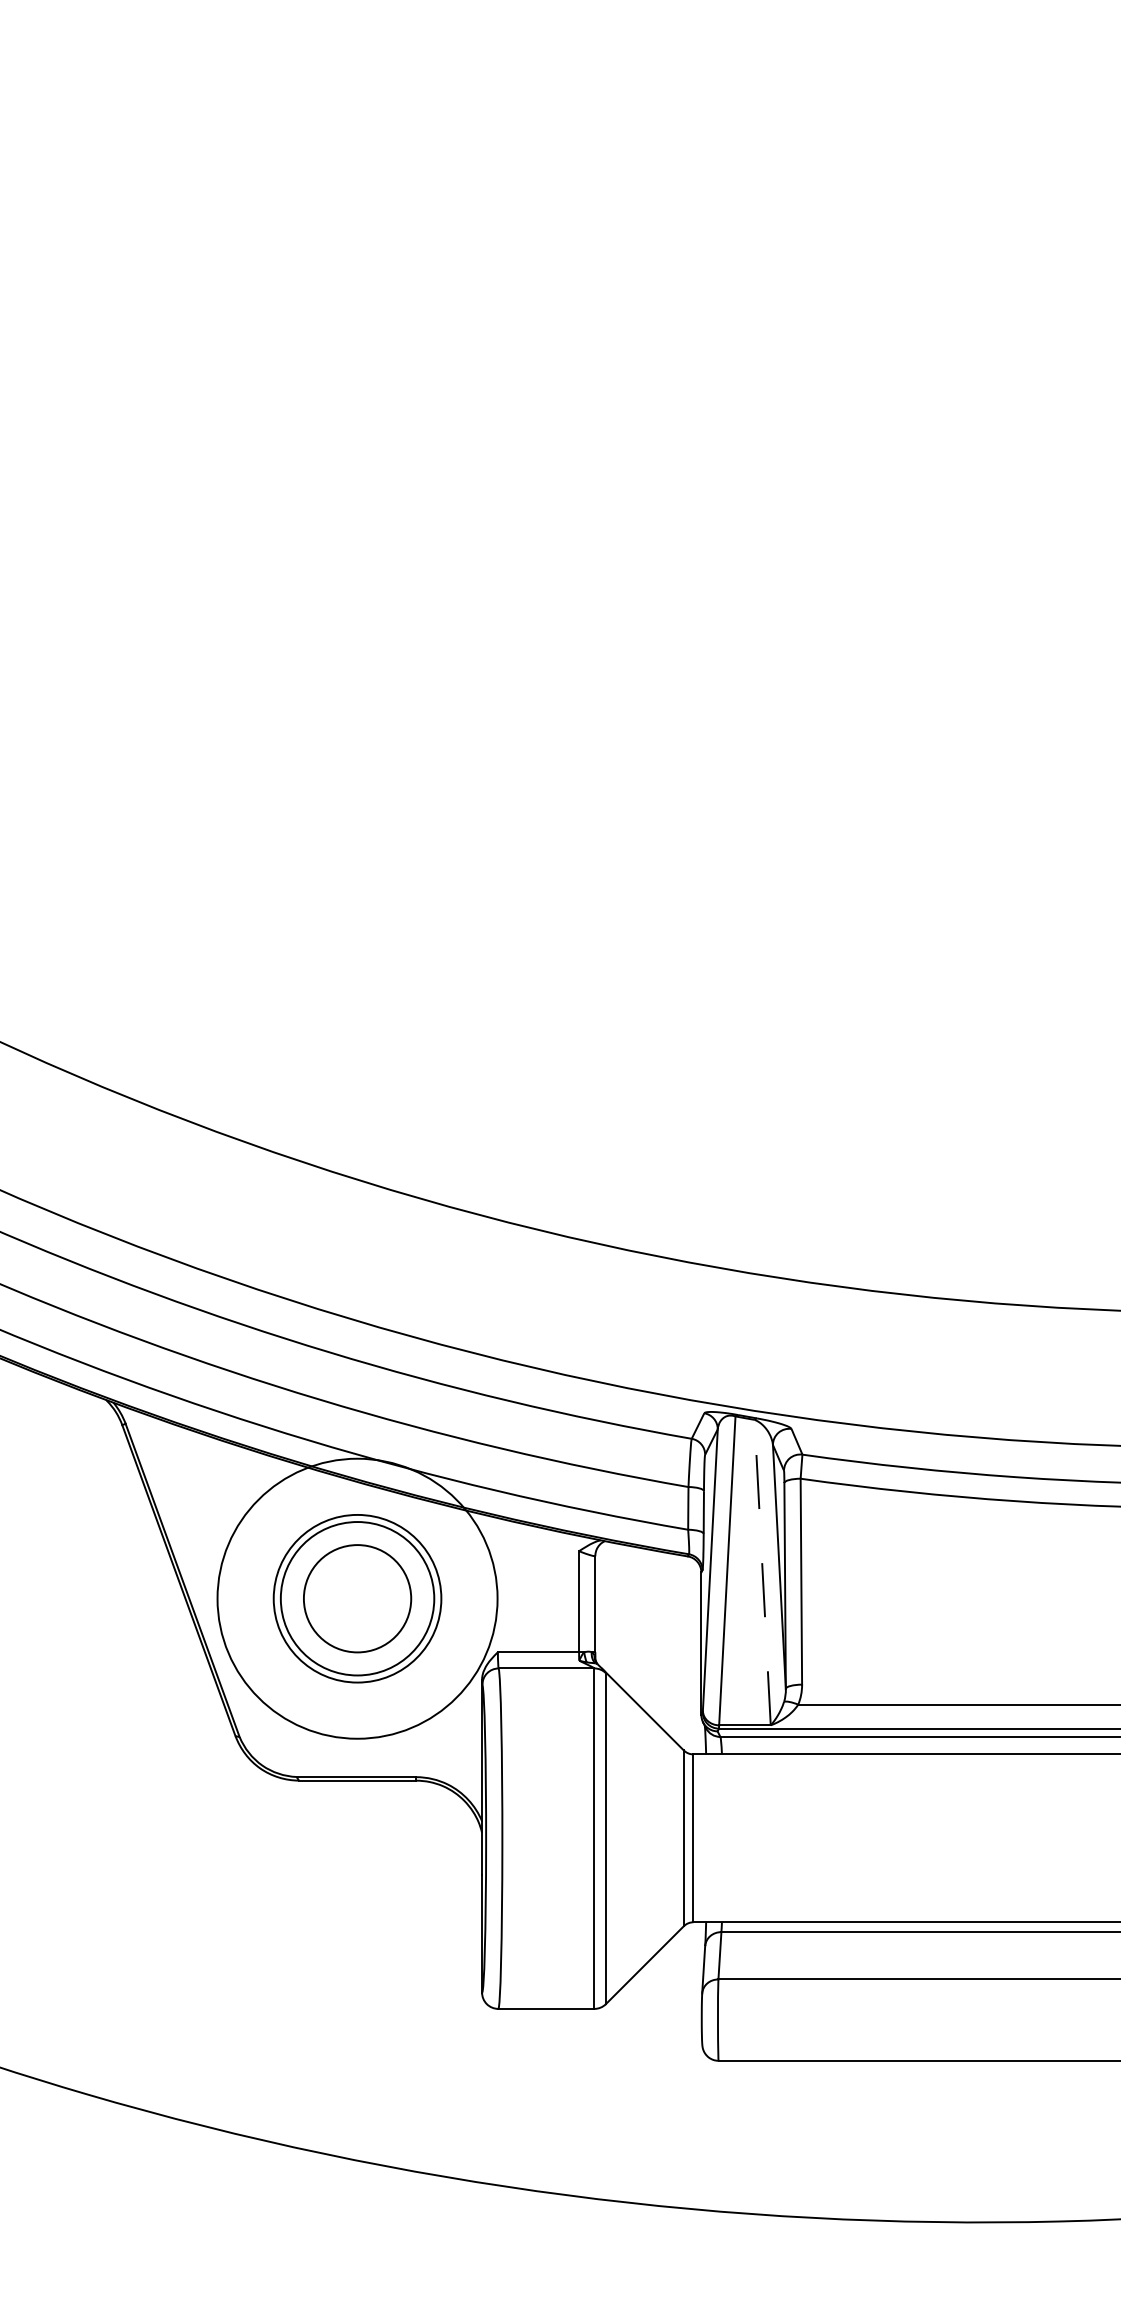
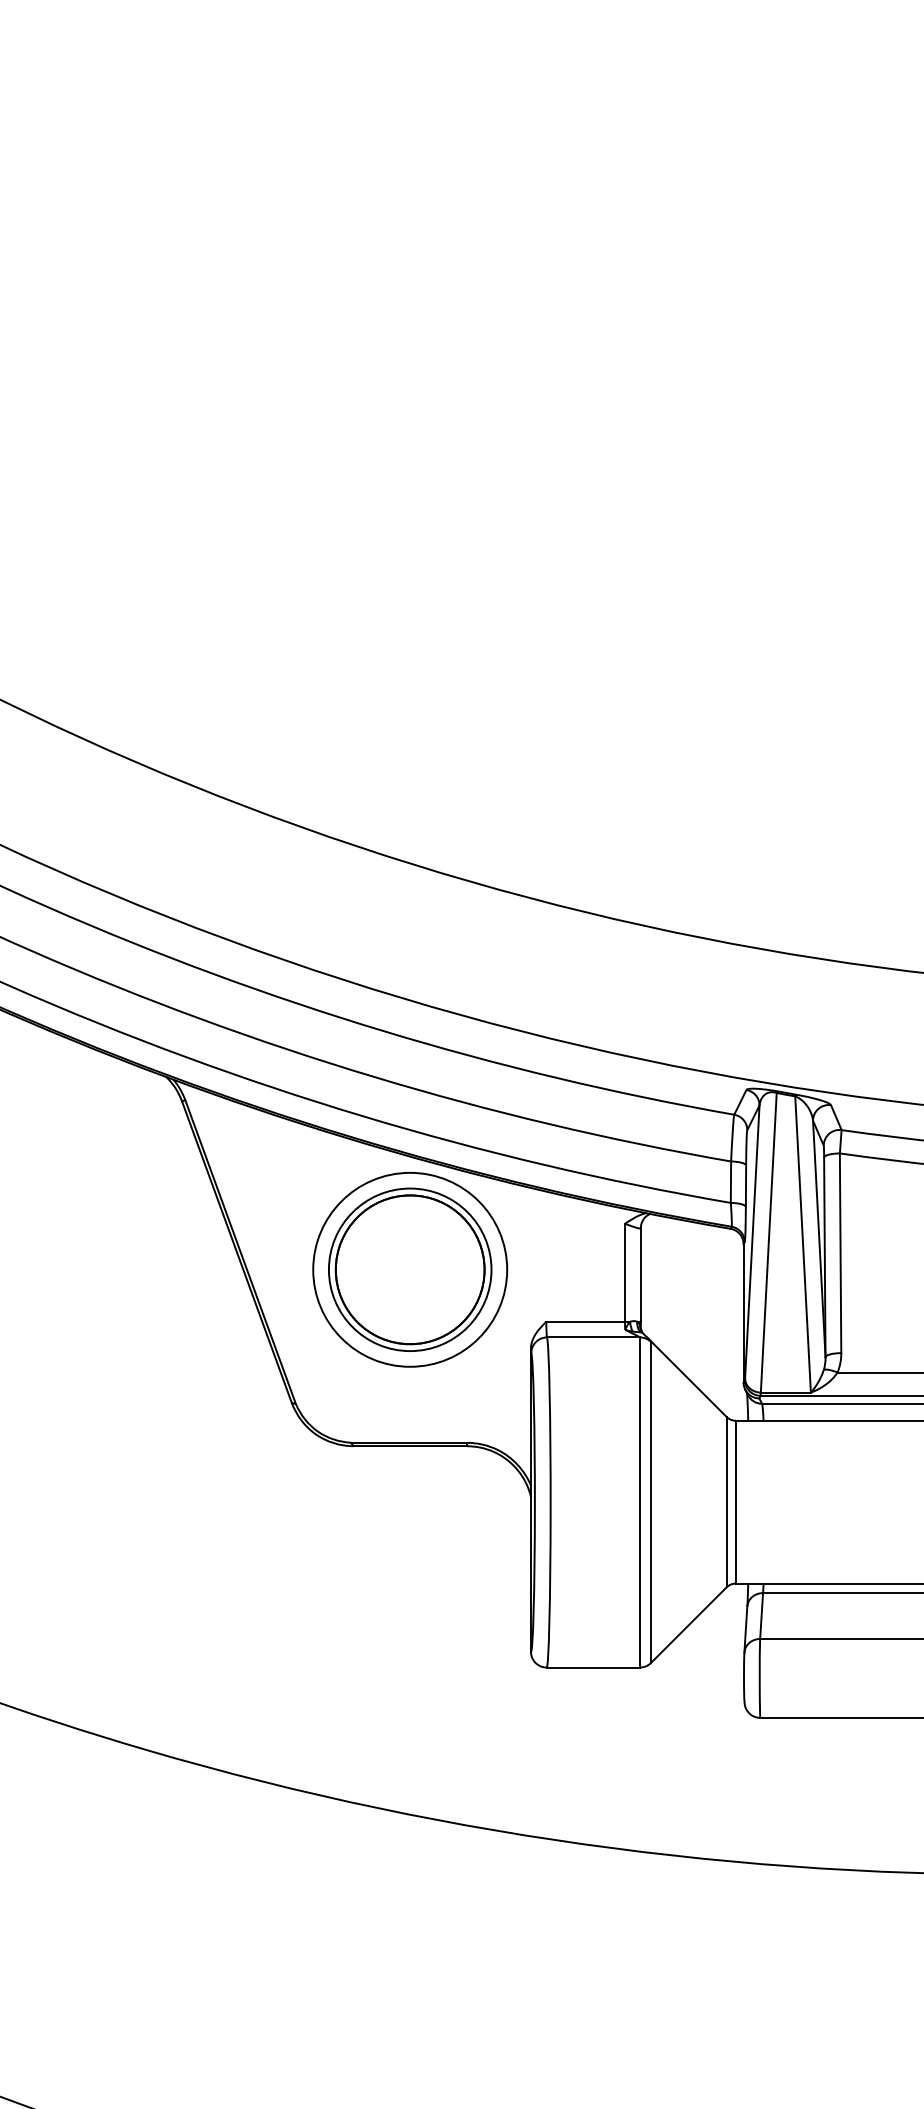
line: (762, 1572) -> (802, 1244), dashed -> solid
circle: (357, 1598) -> (410, 1269), size x0.71
circle: (357, 1598) -> (410, 1269), size x1.43

